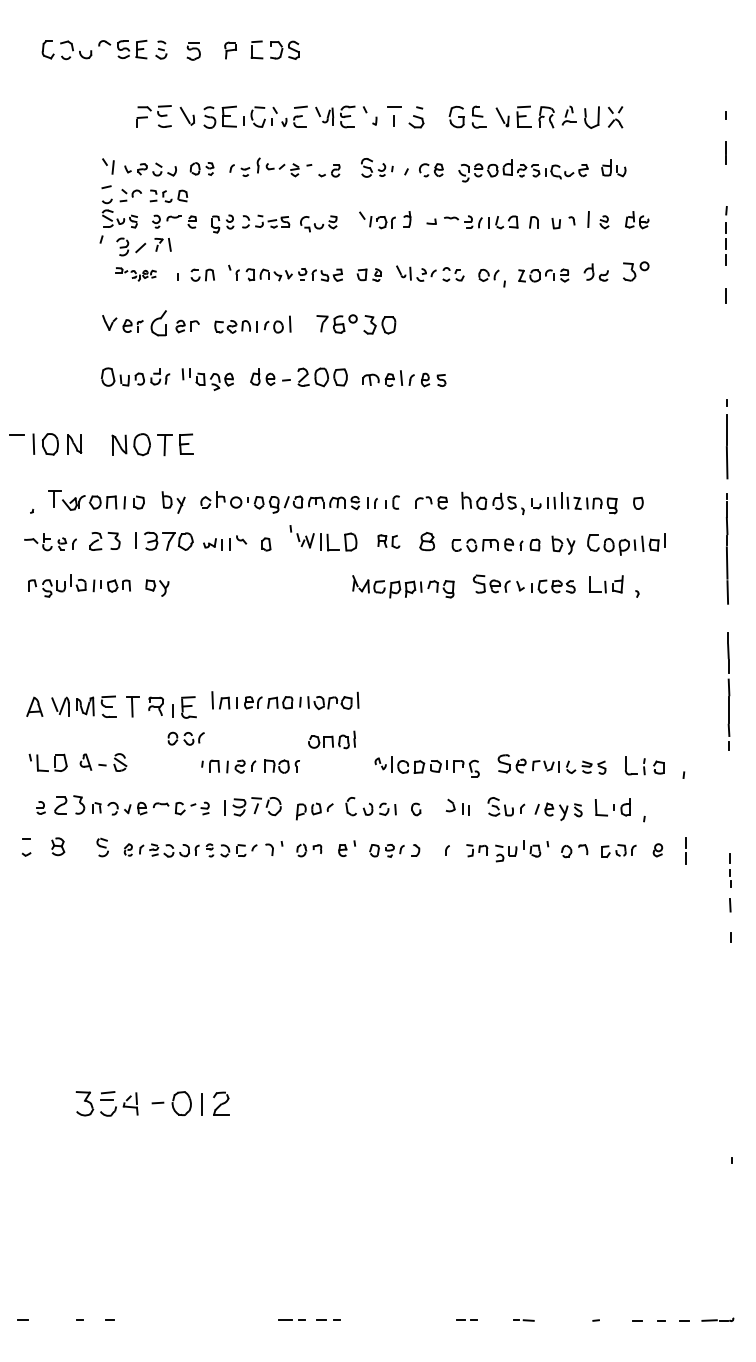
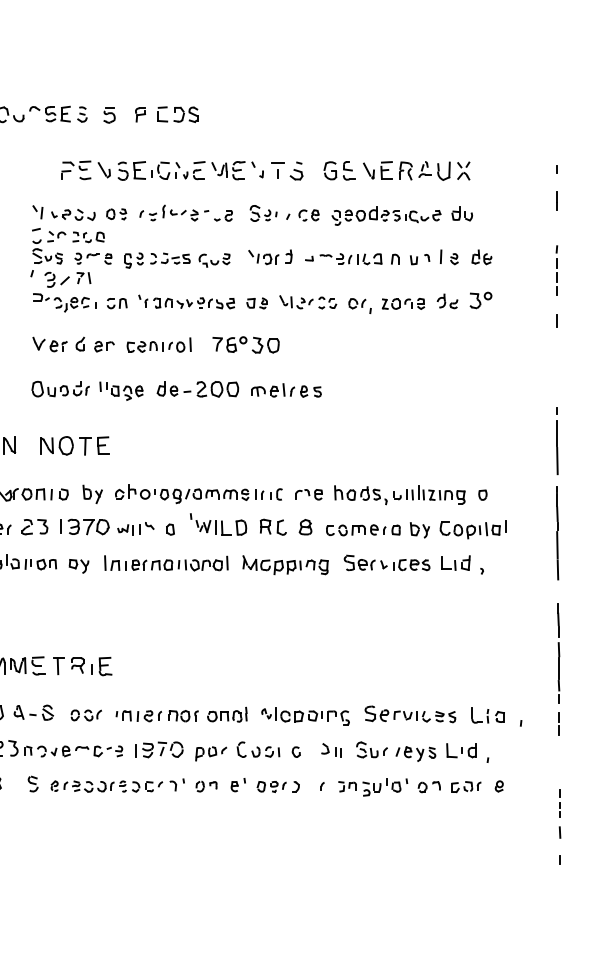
part: (135, 274) -> (60, 302), size x1.67
part: (158, 323) -> (79, 344), size x0.62
part: (388, 541) -> (273, 527), size x1.43
part: (285, 700) -> (166, 563), moved
part: (185, 738) -> (85, 715), moved
part: (331, 739) -> (226, 714), moved
line: (685, 848) -> (558, 721), moved

